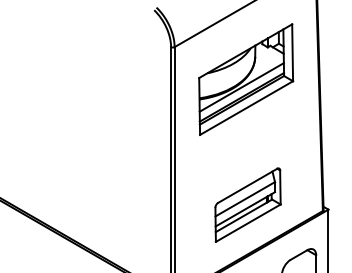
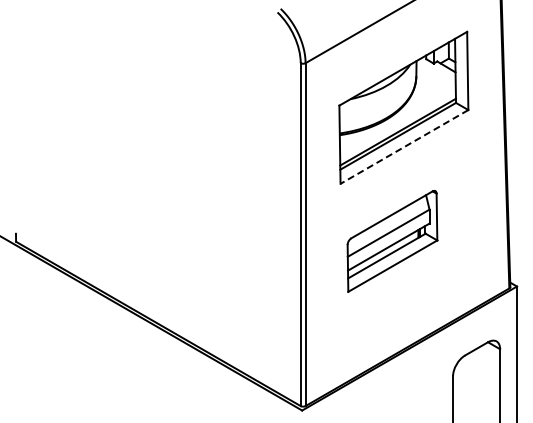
line: (241, 87) -> (397, 118), removed
line: (246, 107) -> (404, 146), solid -> dashed
part: (248, 205) -> (392, 241), moved

